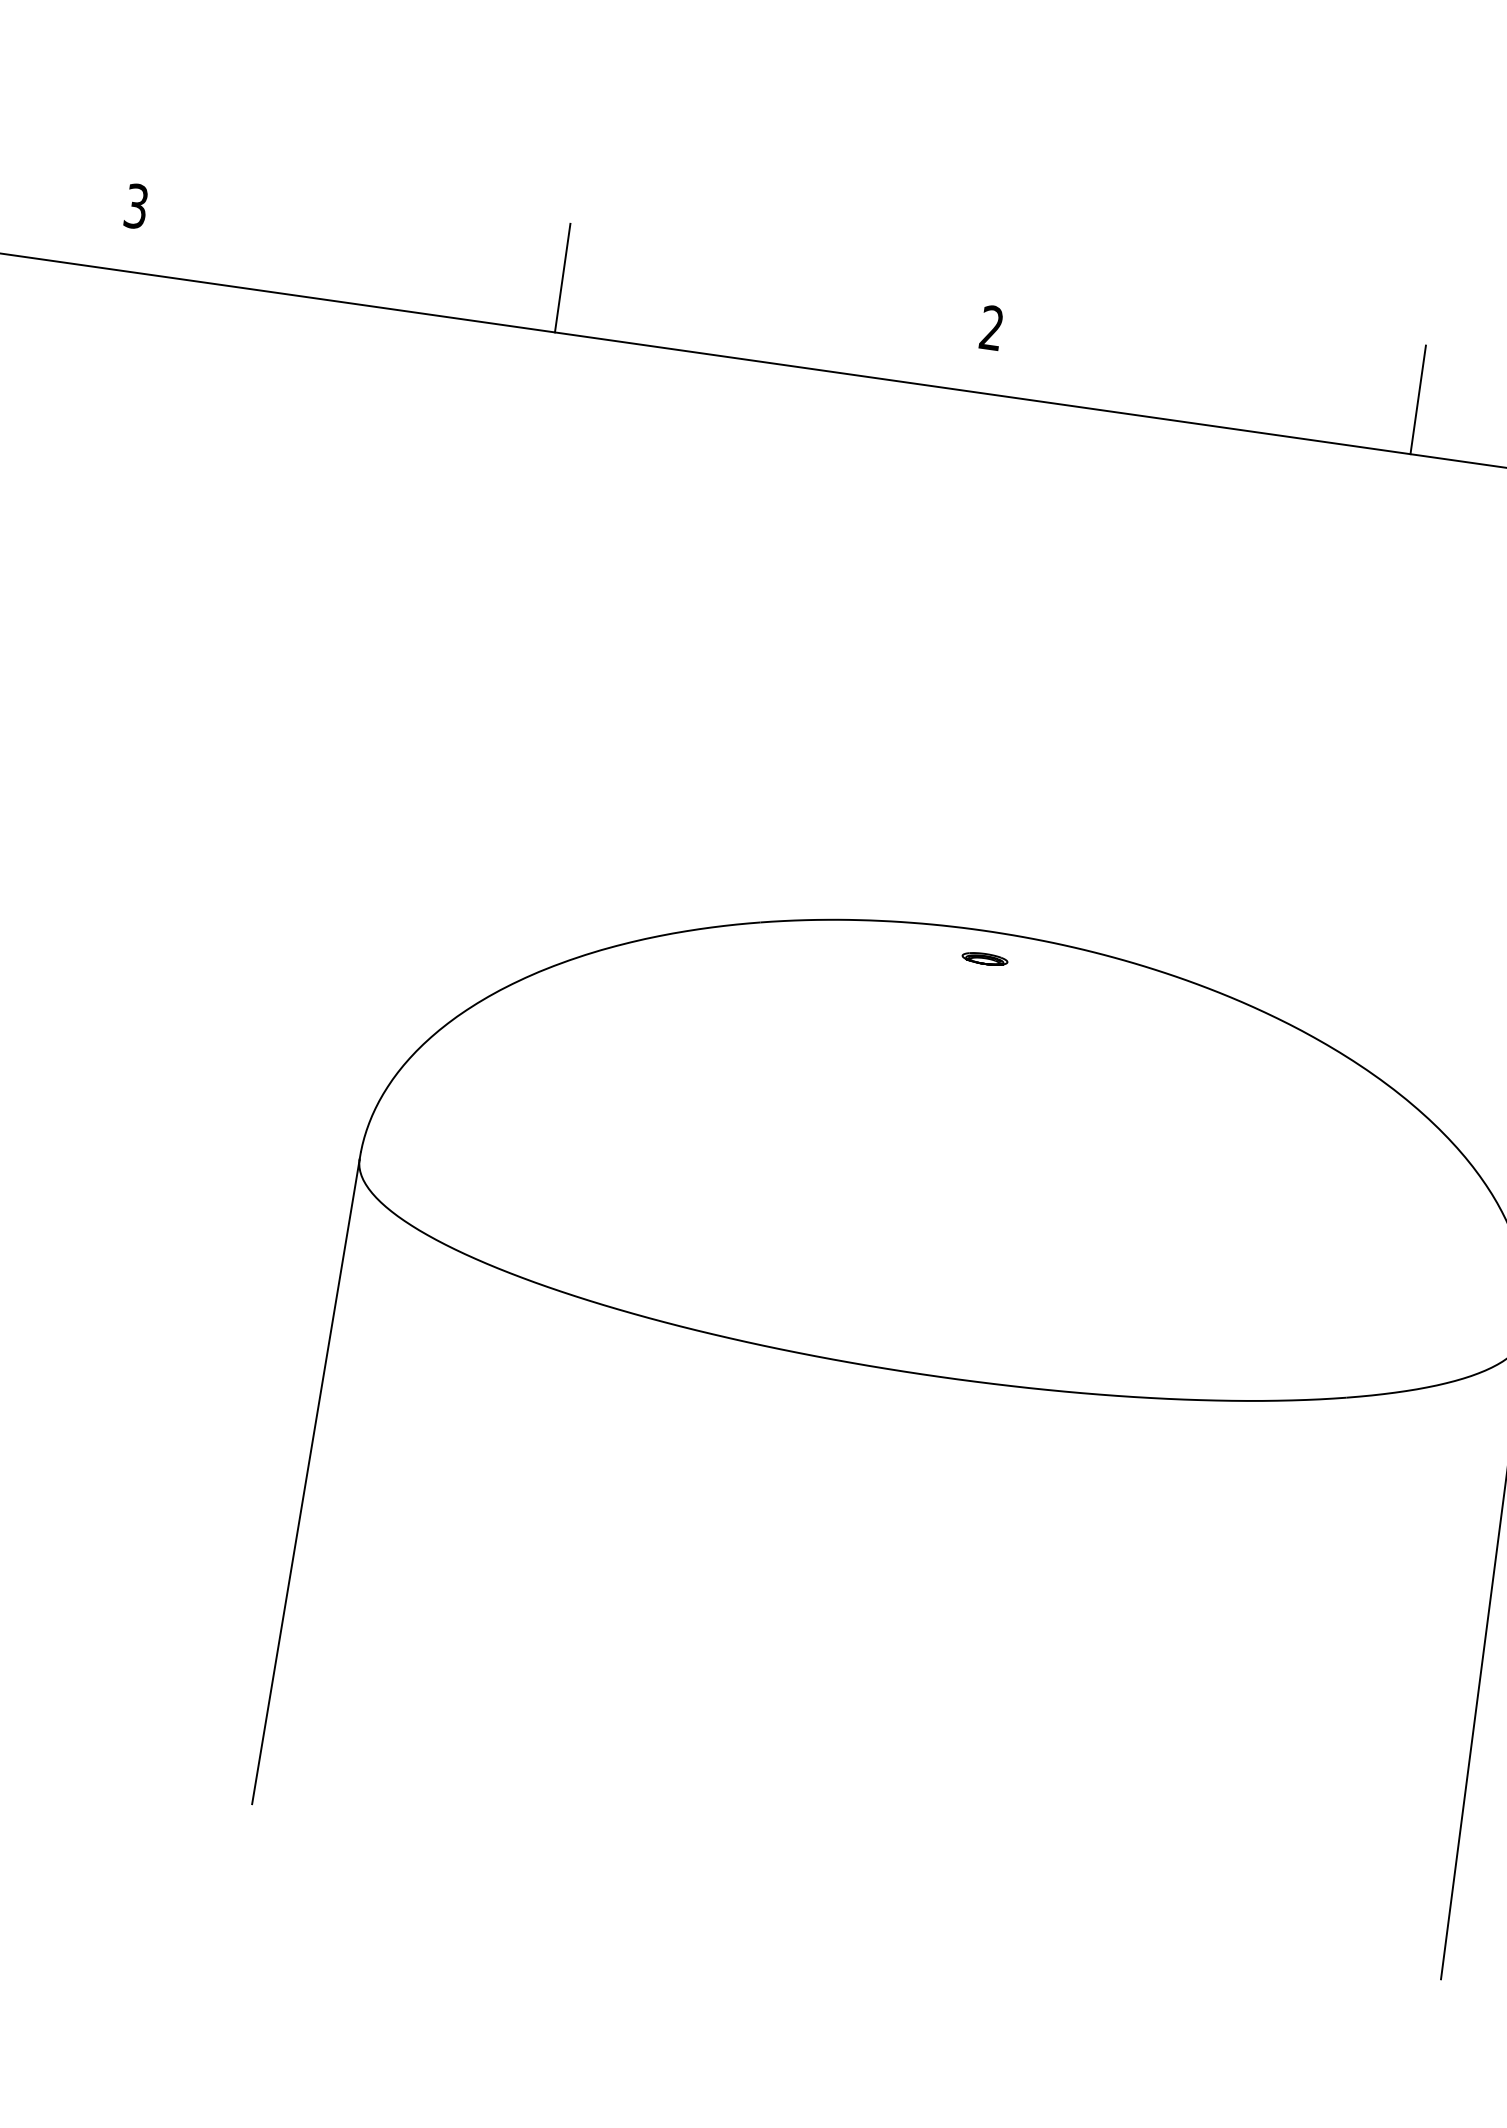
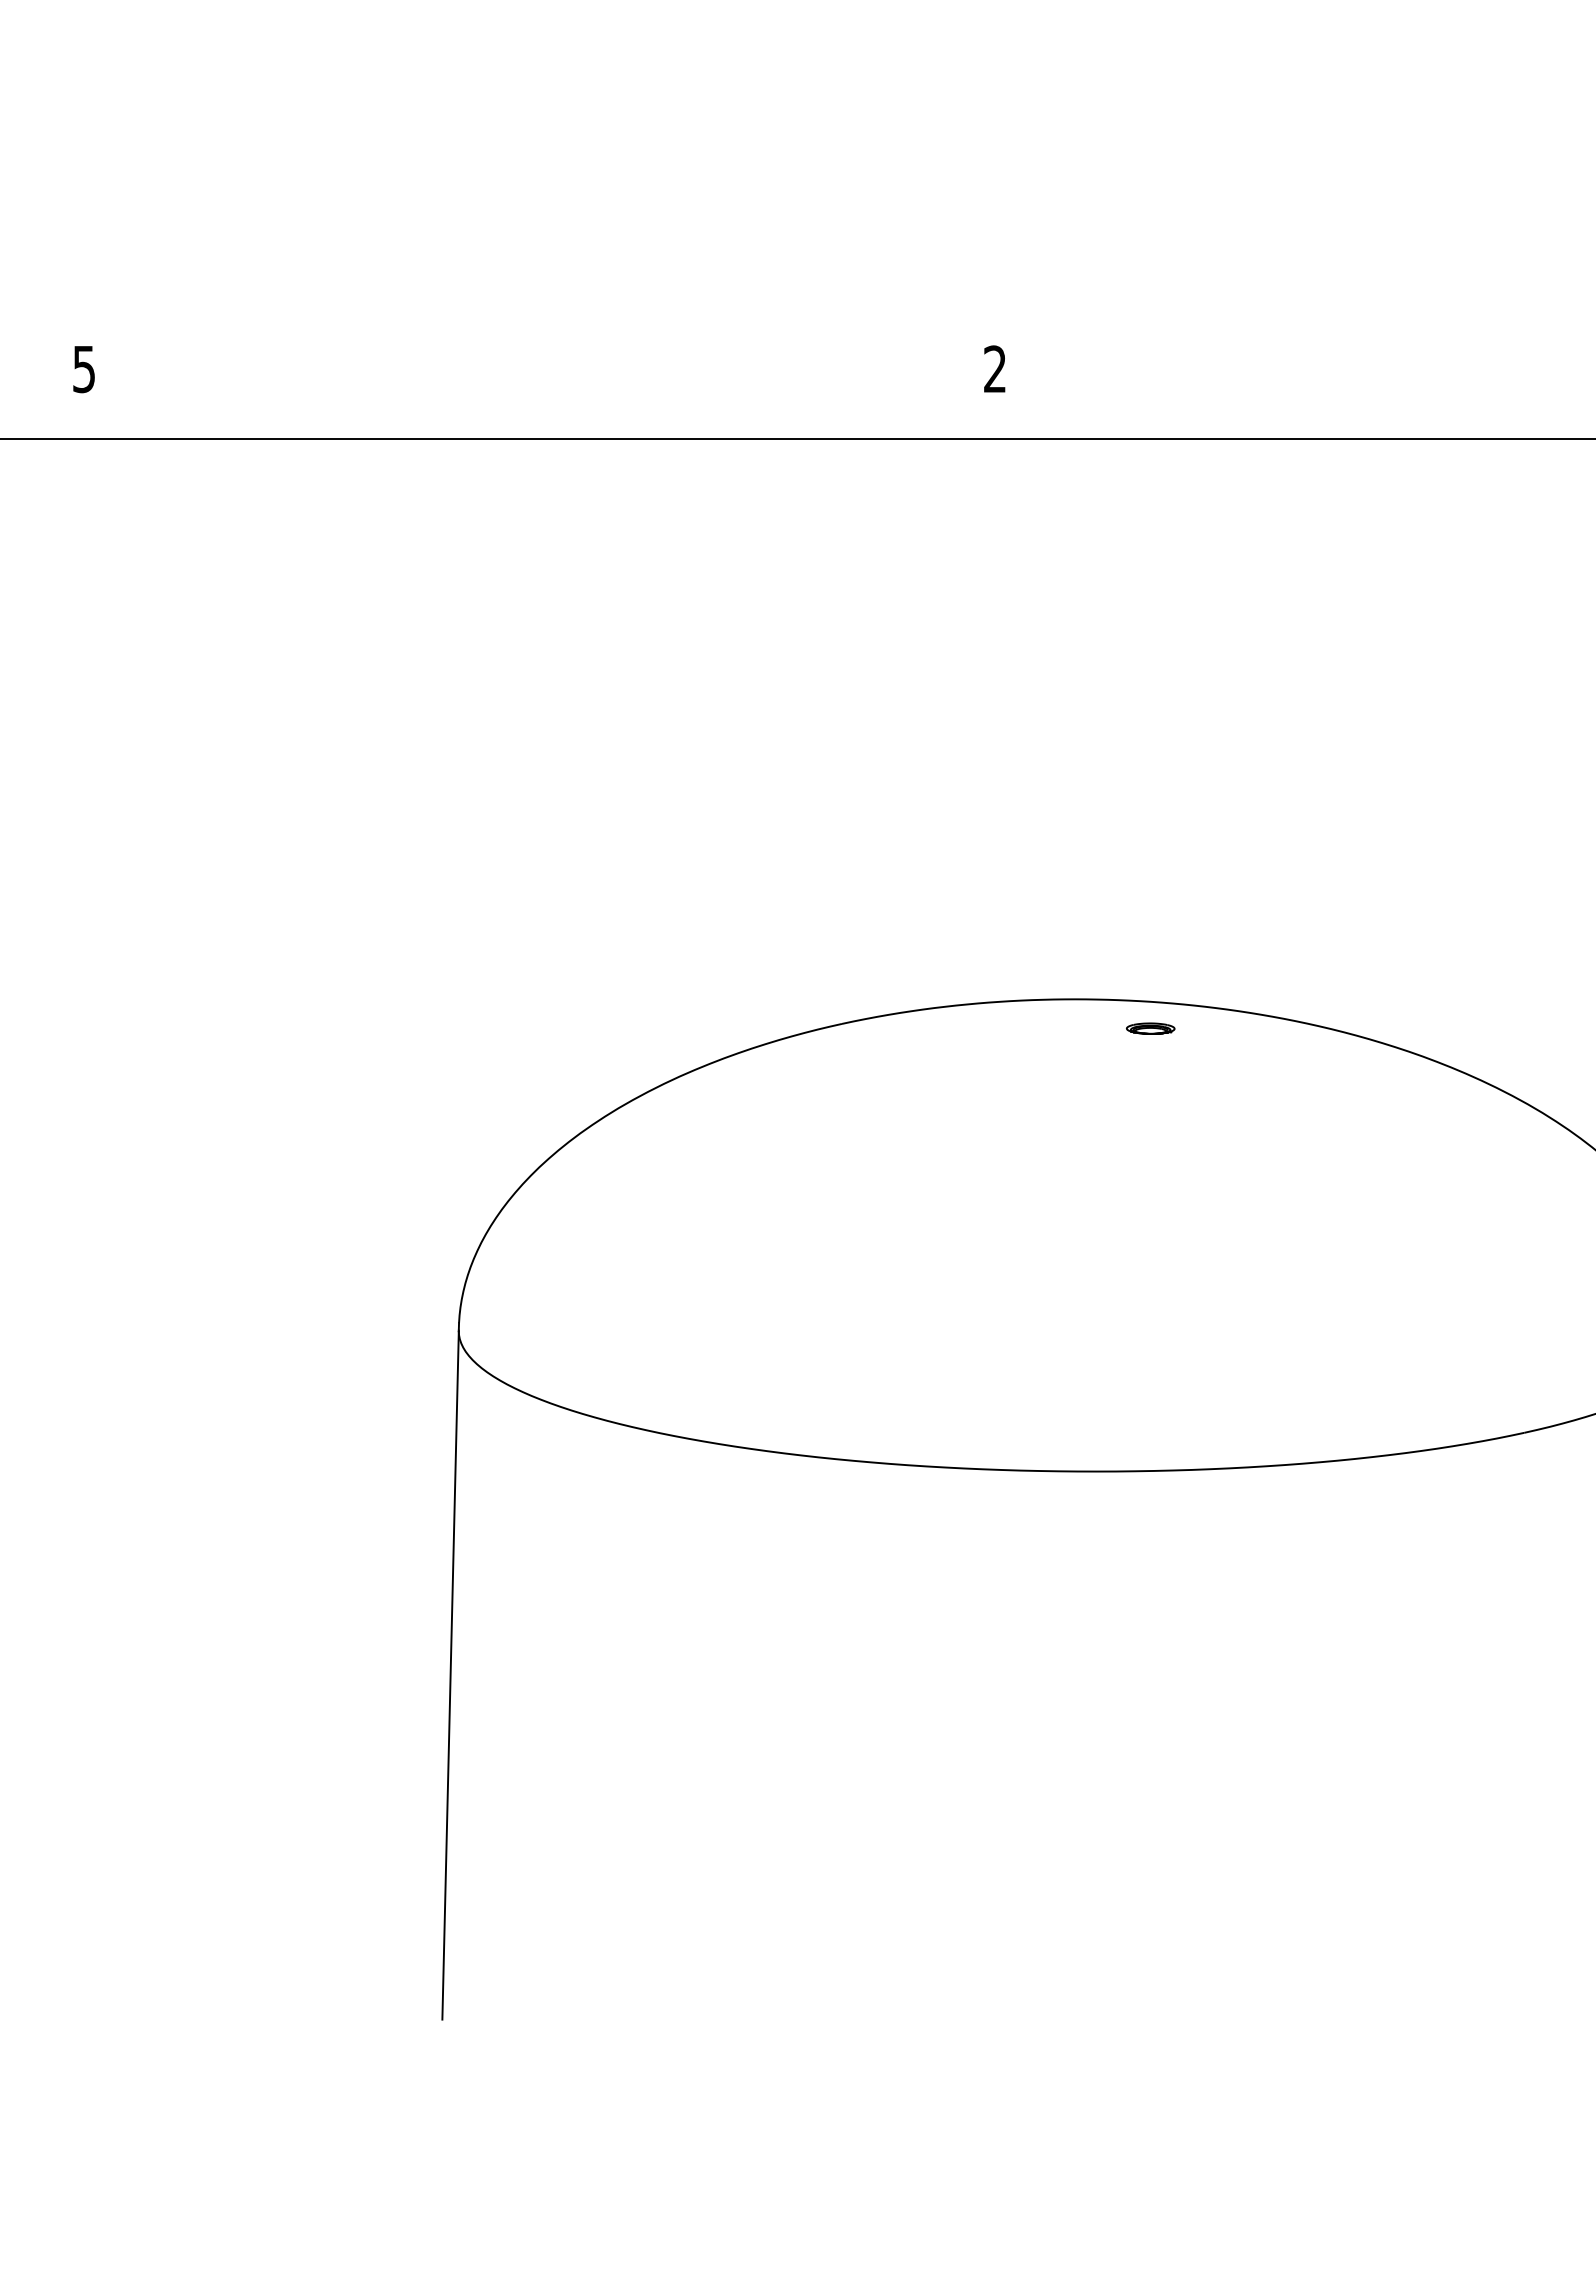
text: (136, 205) -> (84, 368), 3 -> 5
line: (562, 277) -> (539, 380), removed
line: (1418, 399) -> (1450, 380), removed
part: (984, 958) -> (1150, 1028), moved

